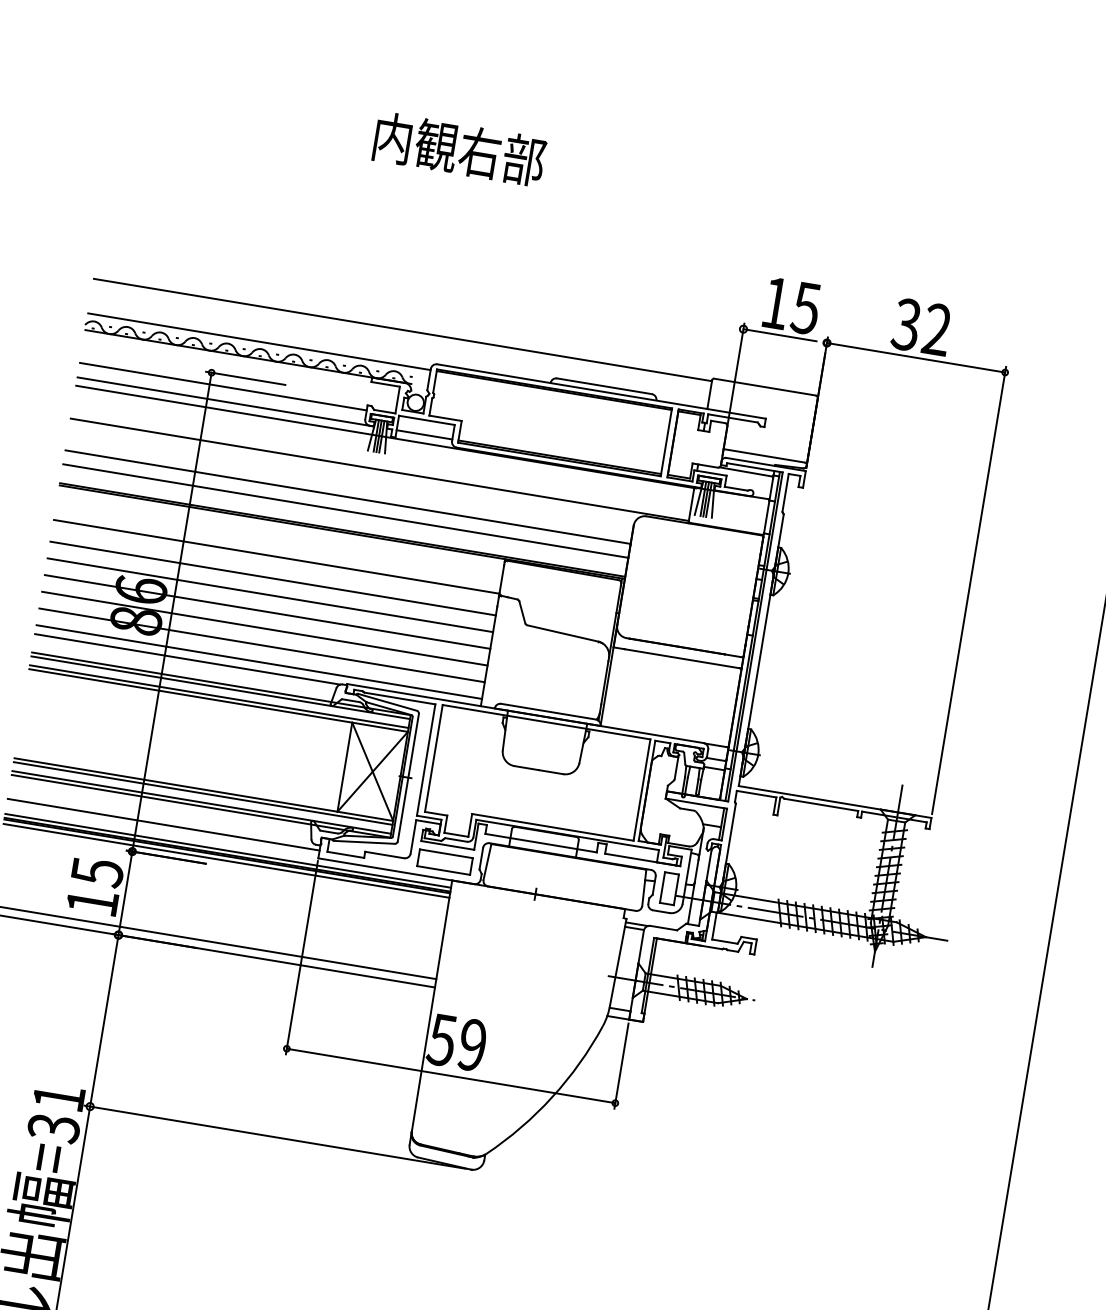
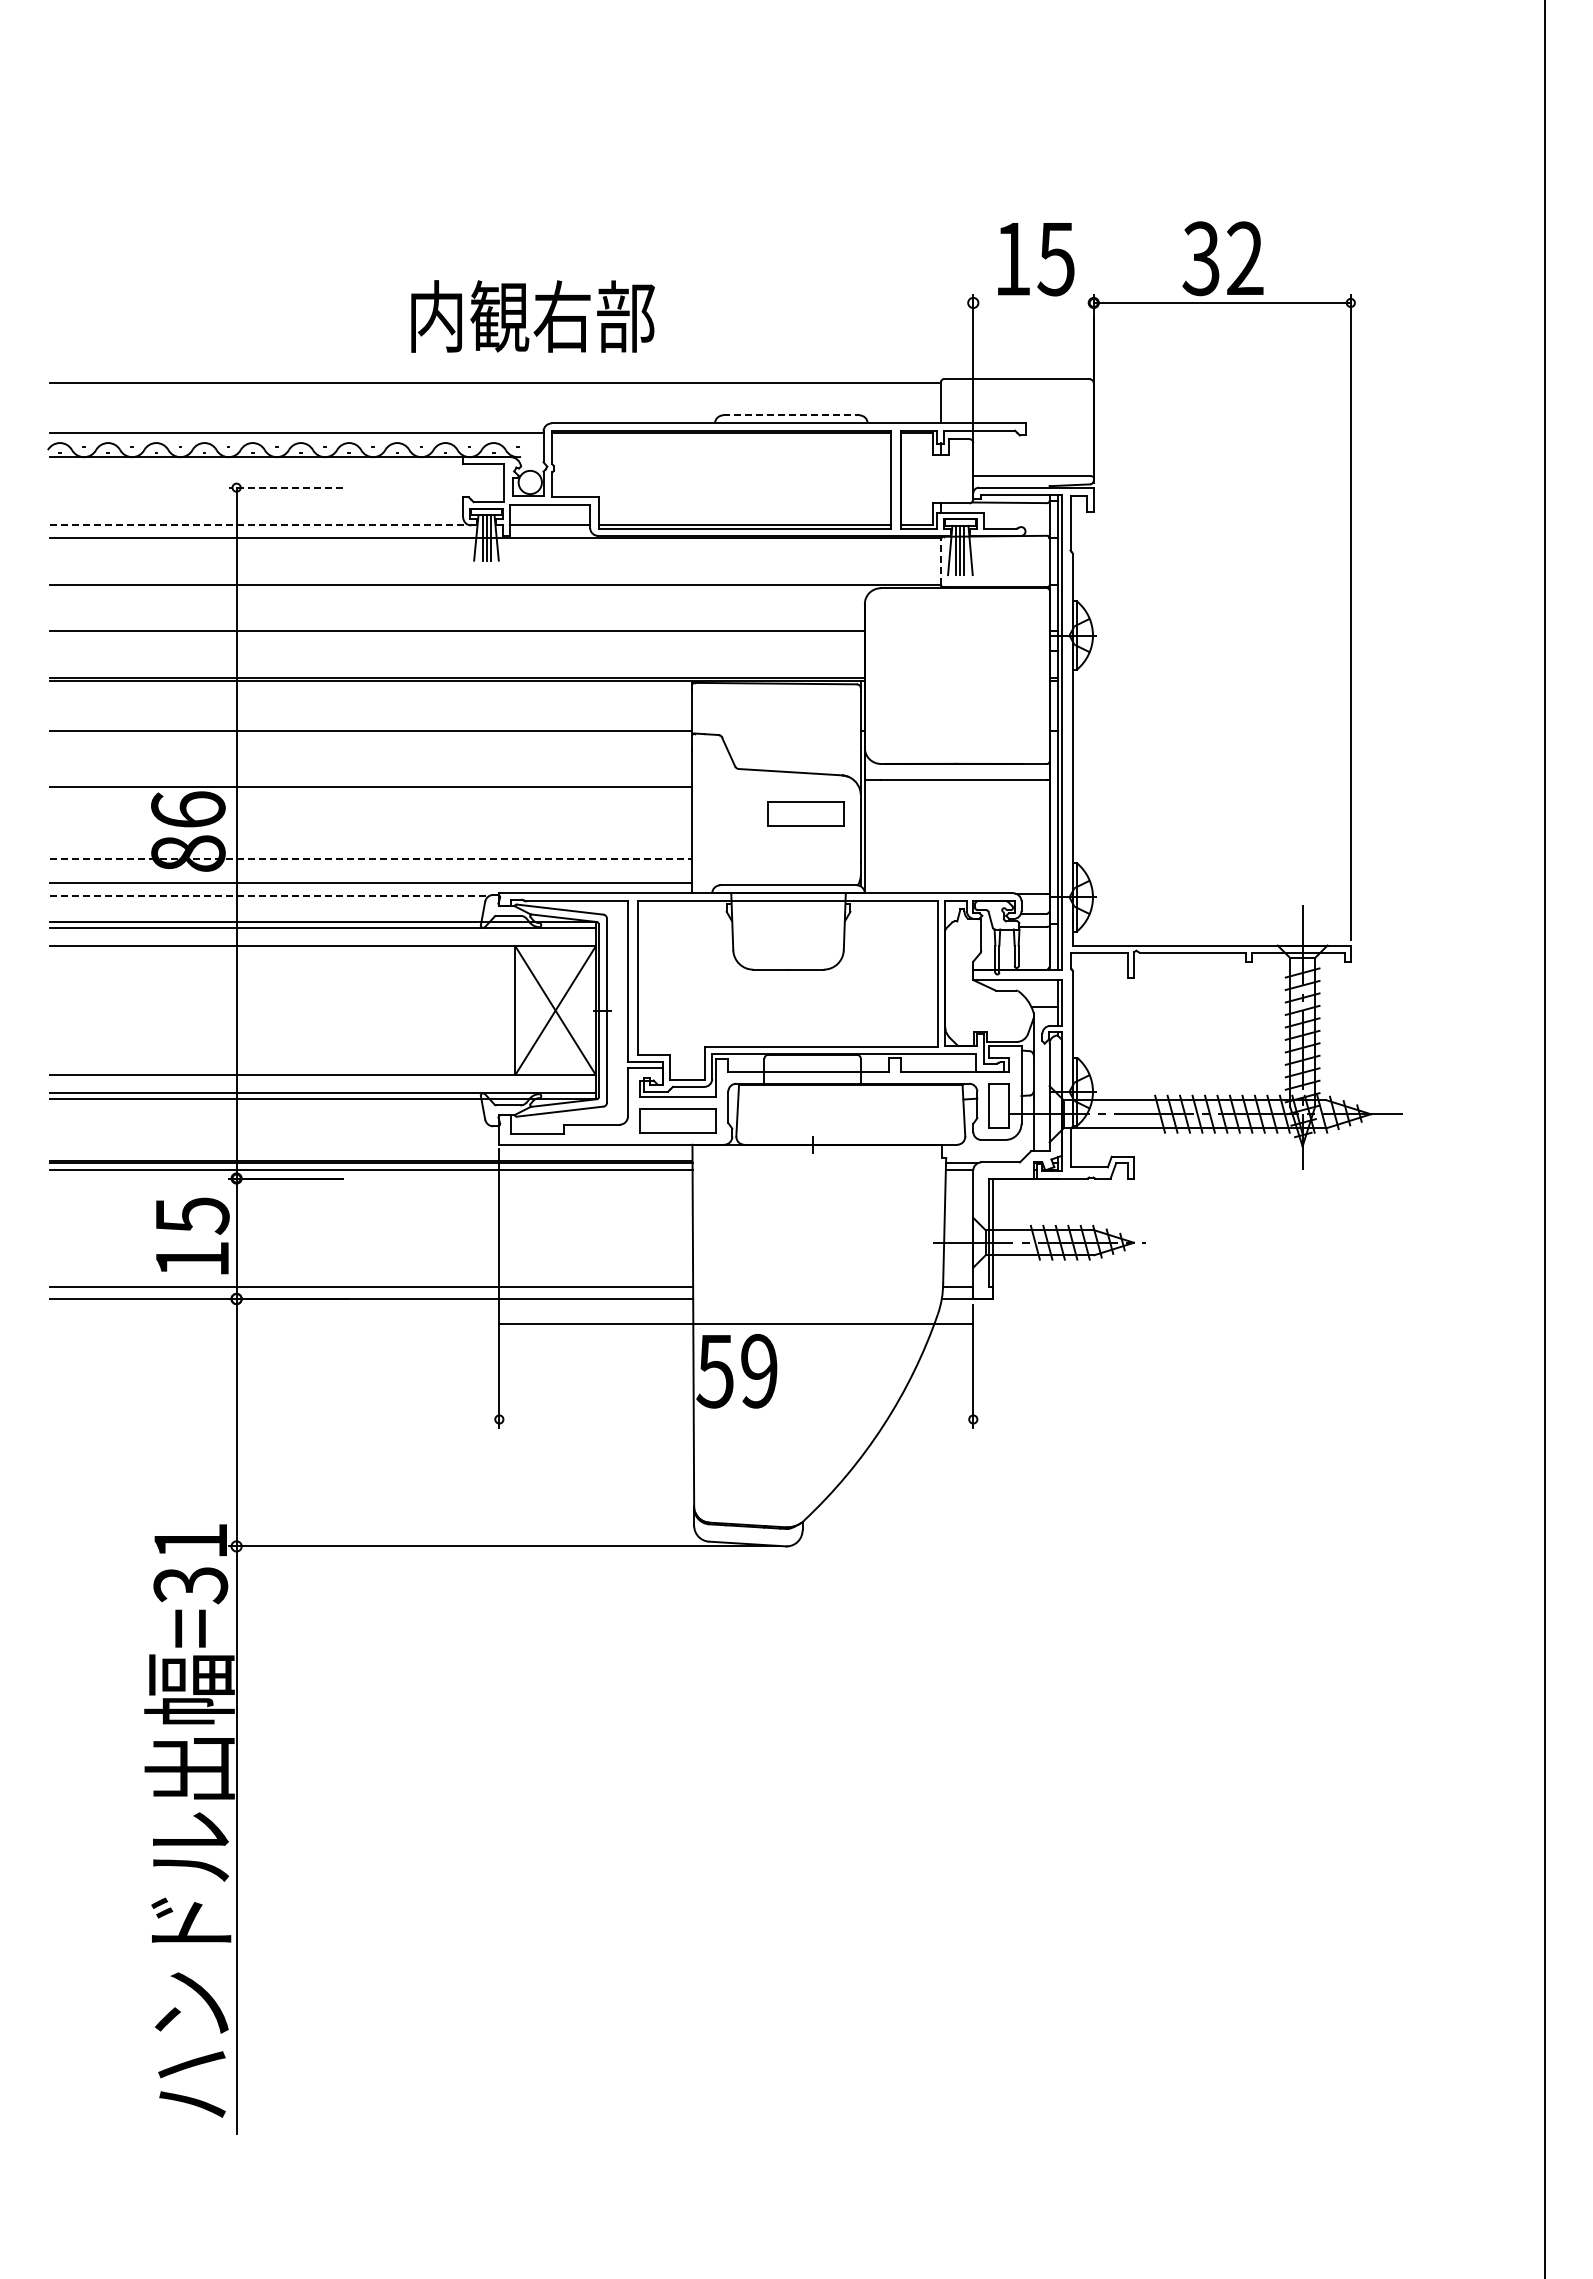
text: (459, 149) -> (532, 316), moved
line: (779, 334) -> (1025, 302), removed
line: (245, 378) -> (285, 487), solid -> dashed
line: (223, 386) -> (256, 504), removed
line: (604, 386) -> (791, 415), solid -> dashed
line: (225, 401) -> (262, 525), solid -> dashed
line: (691, 505) -> (941, 562), solid -> dashed
line: (345, 510) -> (456, 650), removed
line: (272, 578) -> (370, 762), removed
line: (267, 611) -> (370, 810), removed
line: (264, 628) -> (370, 834), removed
line: (262, 645) -> (371, 858), solid -> dashed
line: (188, 659) -> (270, 895), solid -> dashed
part: (568, 663) -> (805, 813), added
line: (219, 696) -> (322, 940), removed
line: (203, 793) -> (322, 1080), removed
line: (163, 824) -> (274, 1133), removed
line: (227, 850) -> (370, 1155), removed
line: (451, 1075) -> (736, 1324), moved

